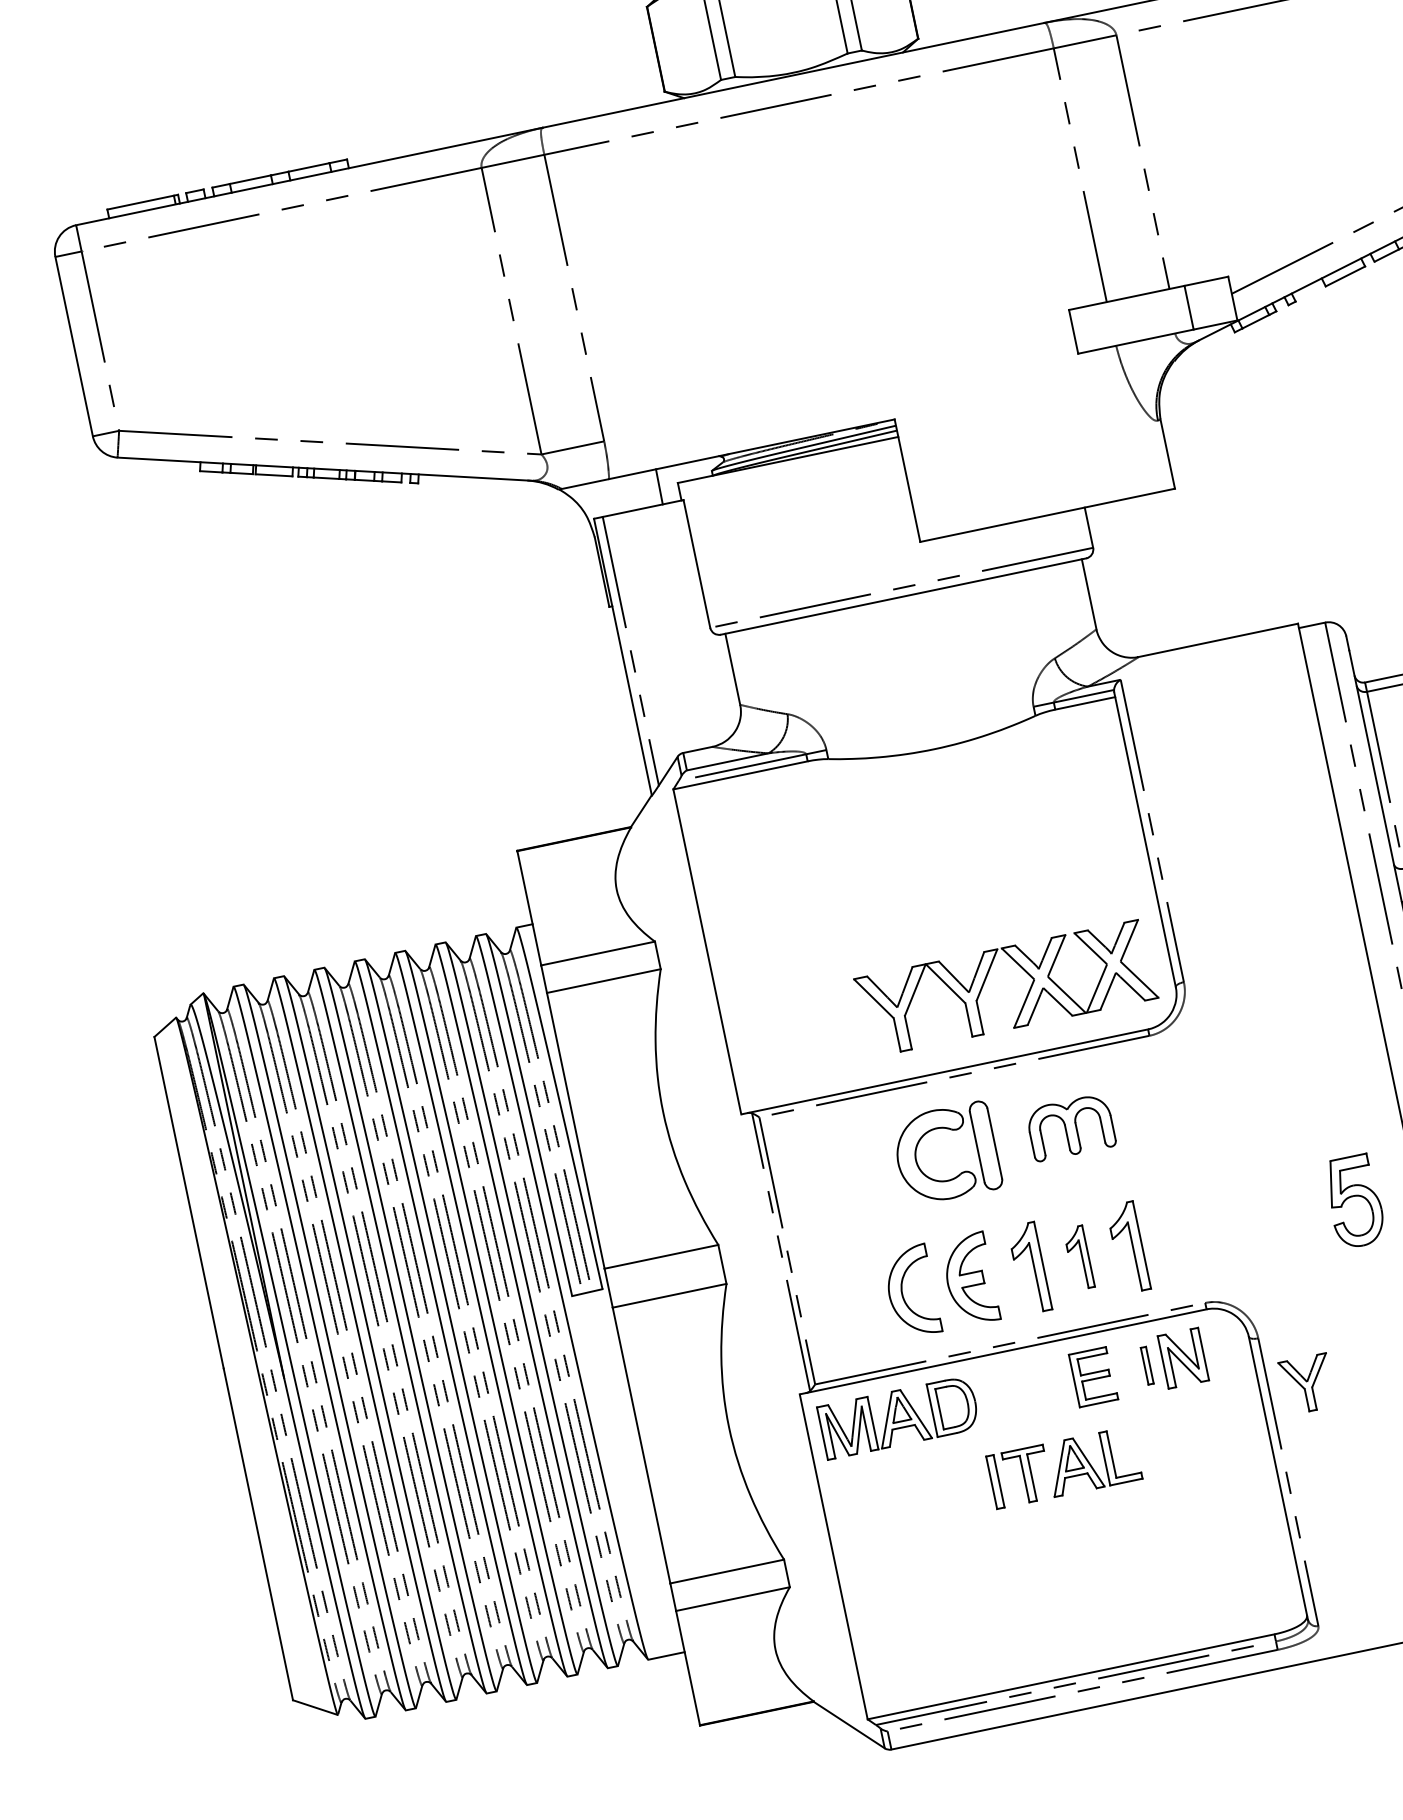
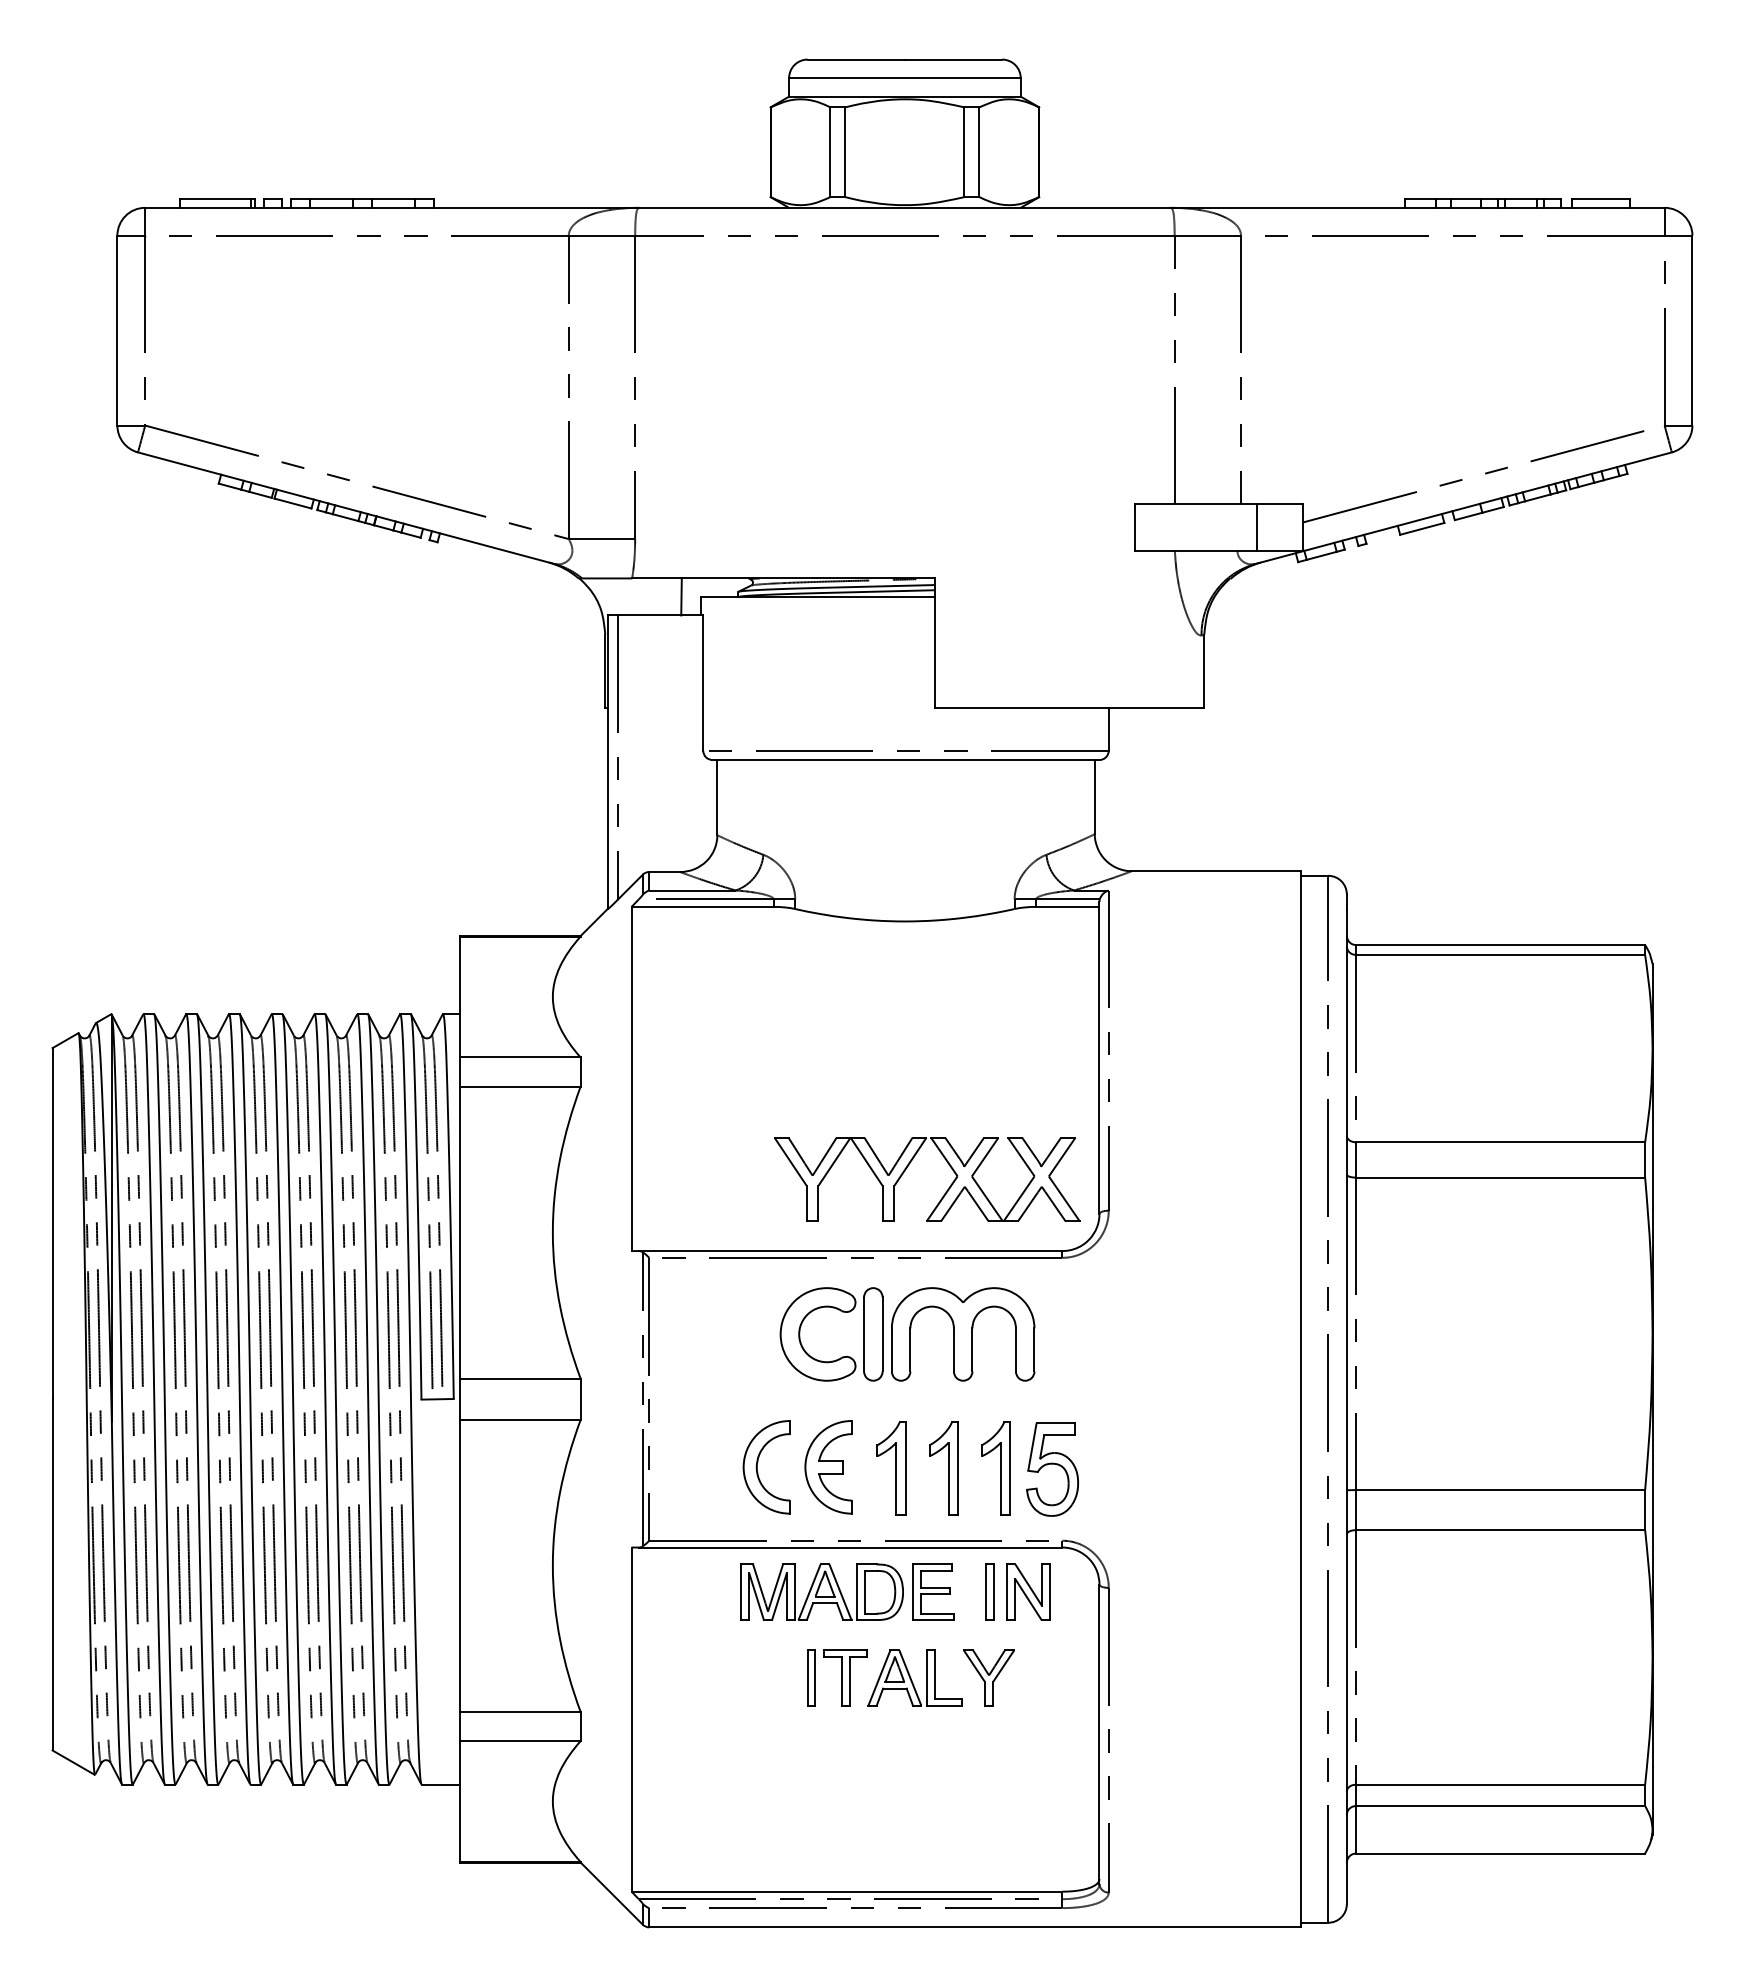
part: (1071, 1127) -> (963, 1334), size x1.67
part: (1354, 1201) -> (1052, 1469), moved
part: (1078, 1258) -> (943, 1468), size x1.43
part: (1146, 1365) -> (989, 1591), size x1.43
part: (1307, 1383) -> (988, 1677), moved
part: (898, 1417) -> (821, 1591), moved

